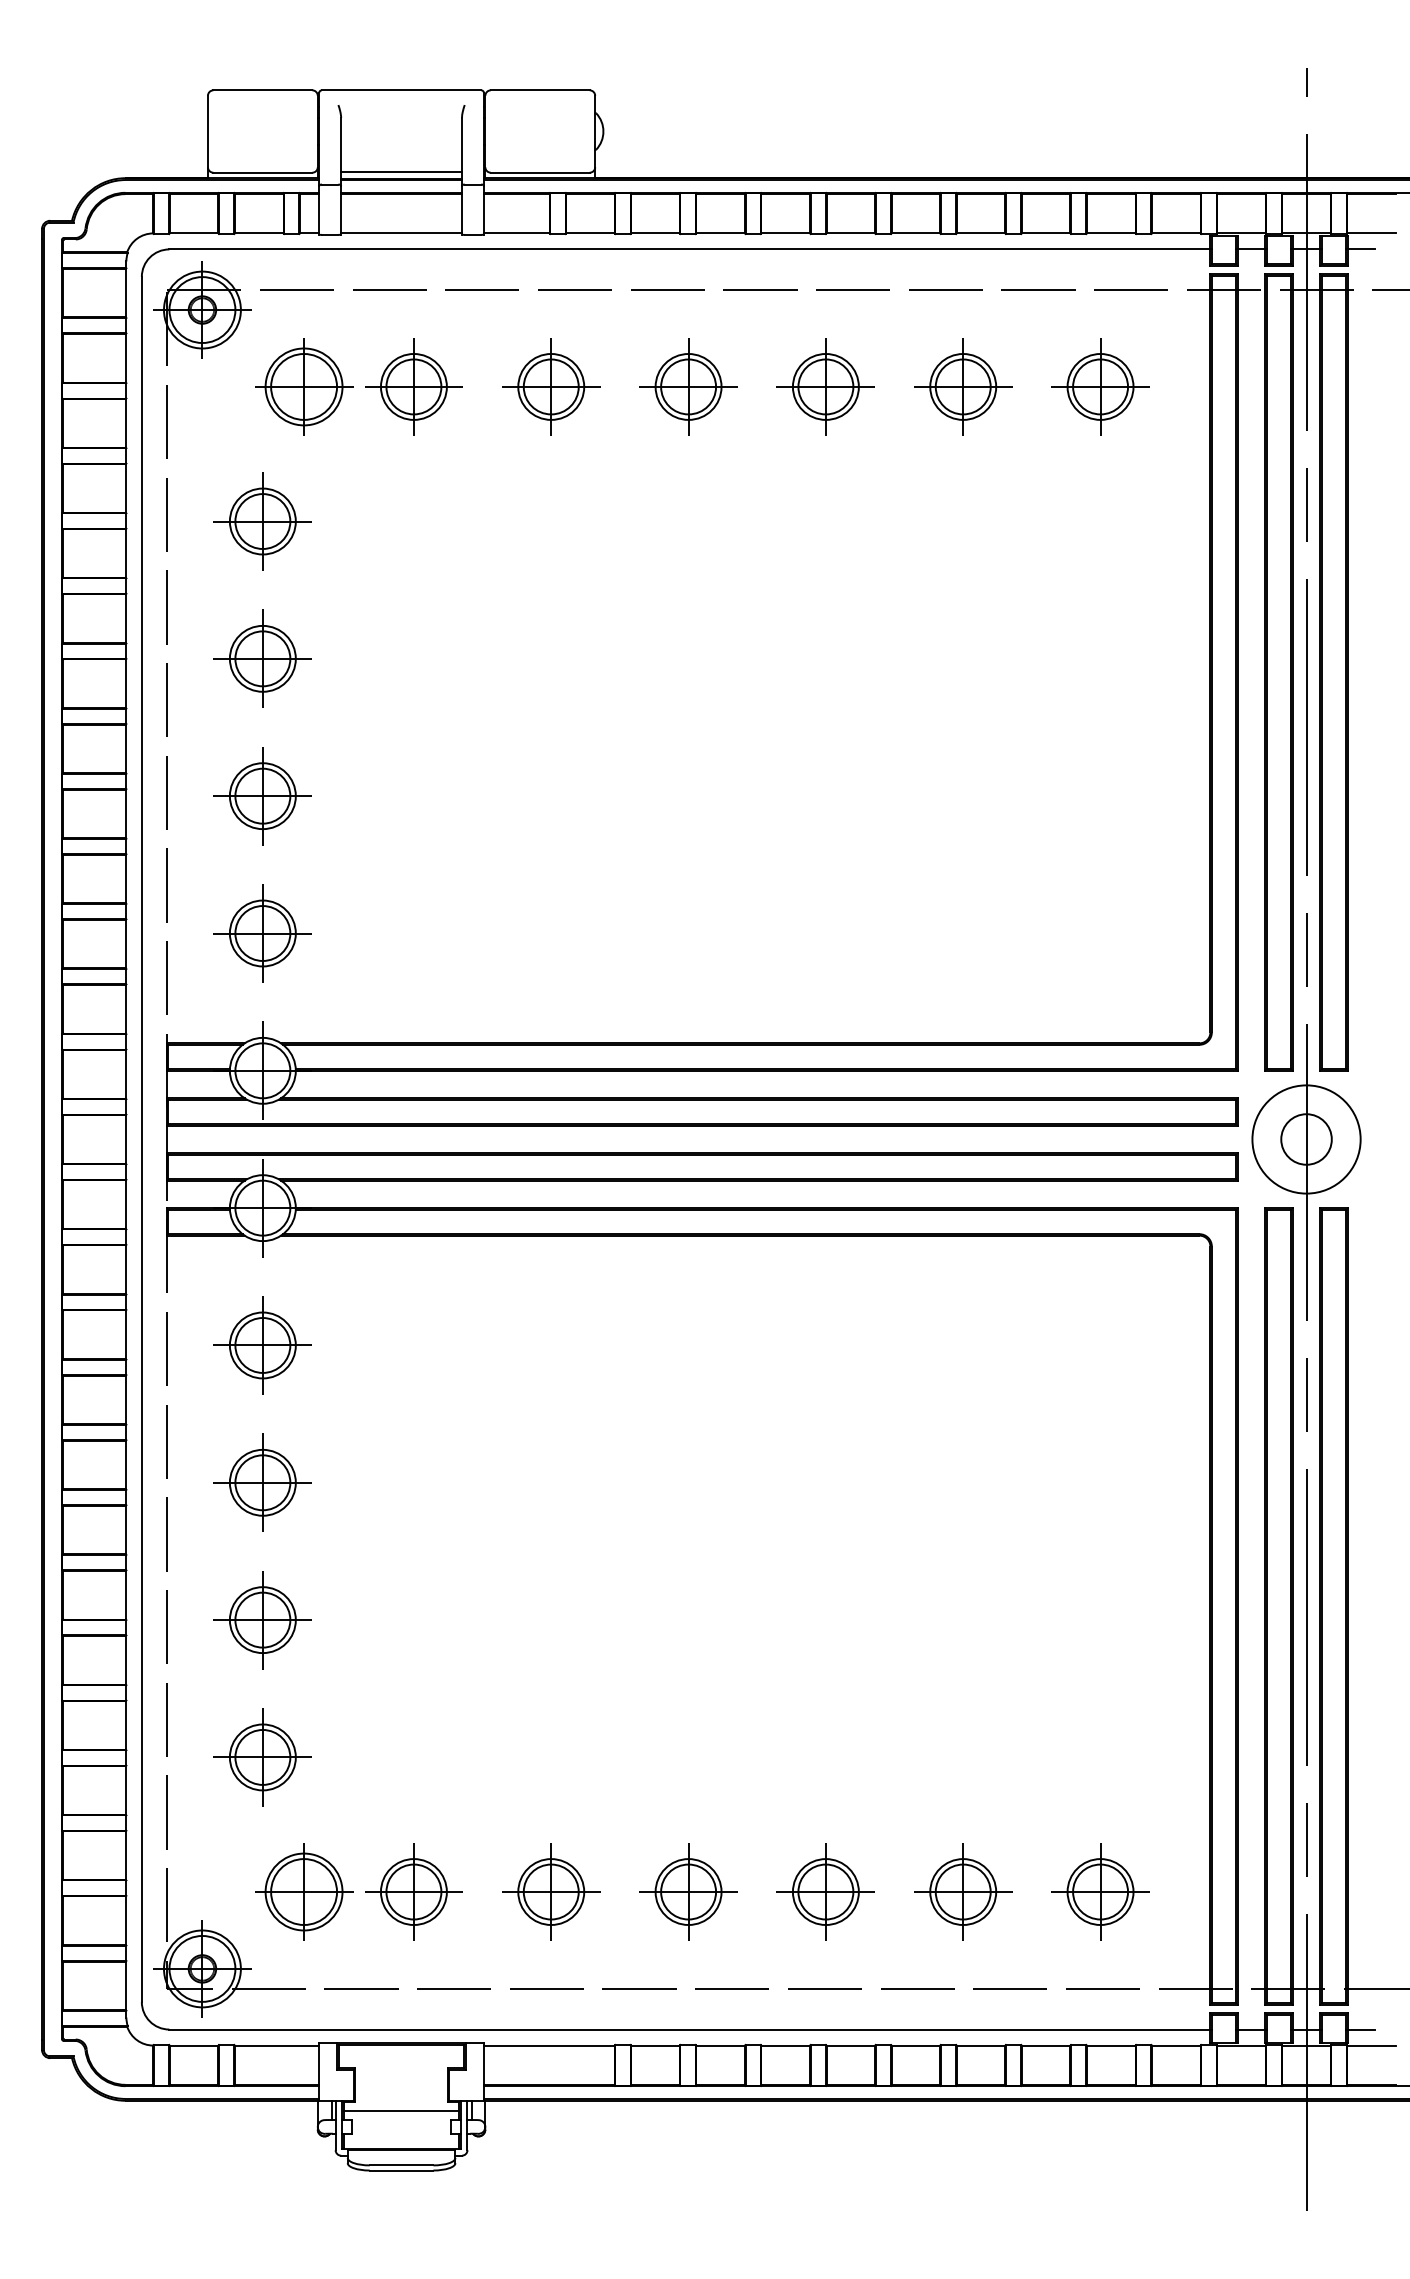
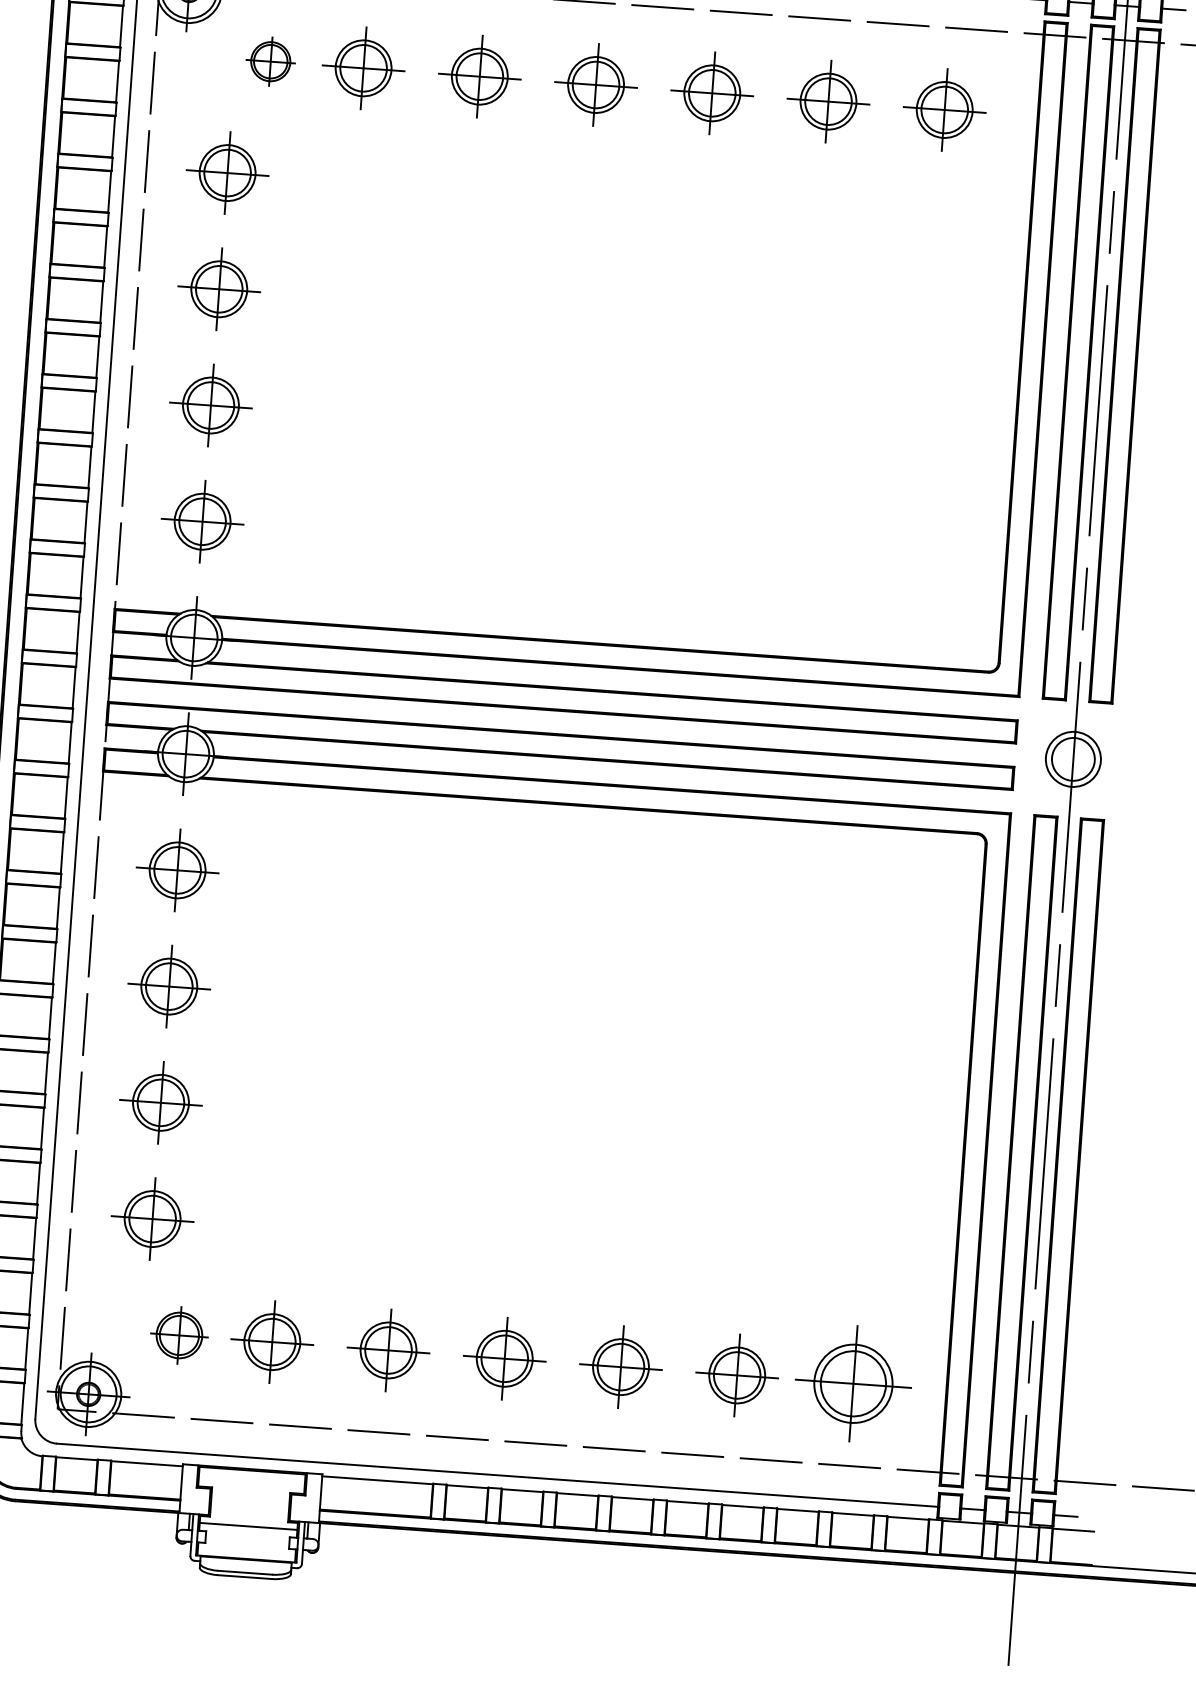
part: (304, 386) -> (271, 61), size x0.6
circle: (1306, 1139) -> (1073, 759), size x0.6
part: (304, 1891) -> (179, 1335), size x0.7
part: (1100, 1891) -> (853, 1383), size x1.4

